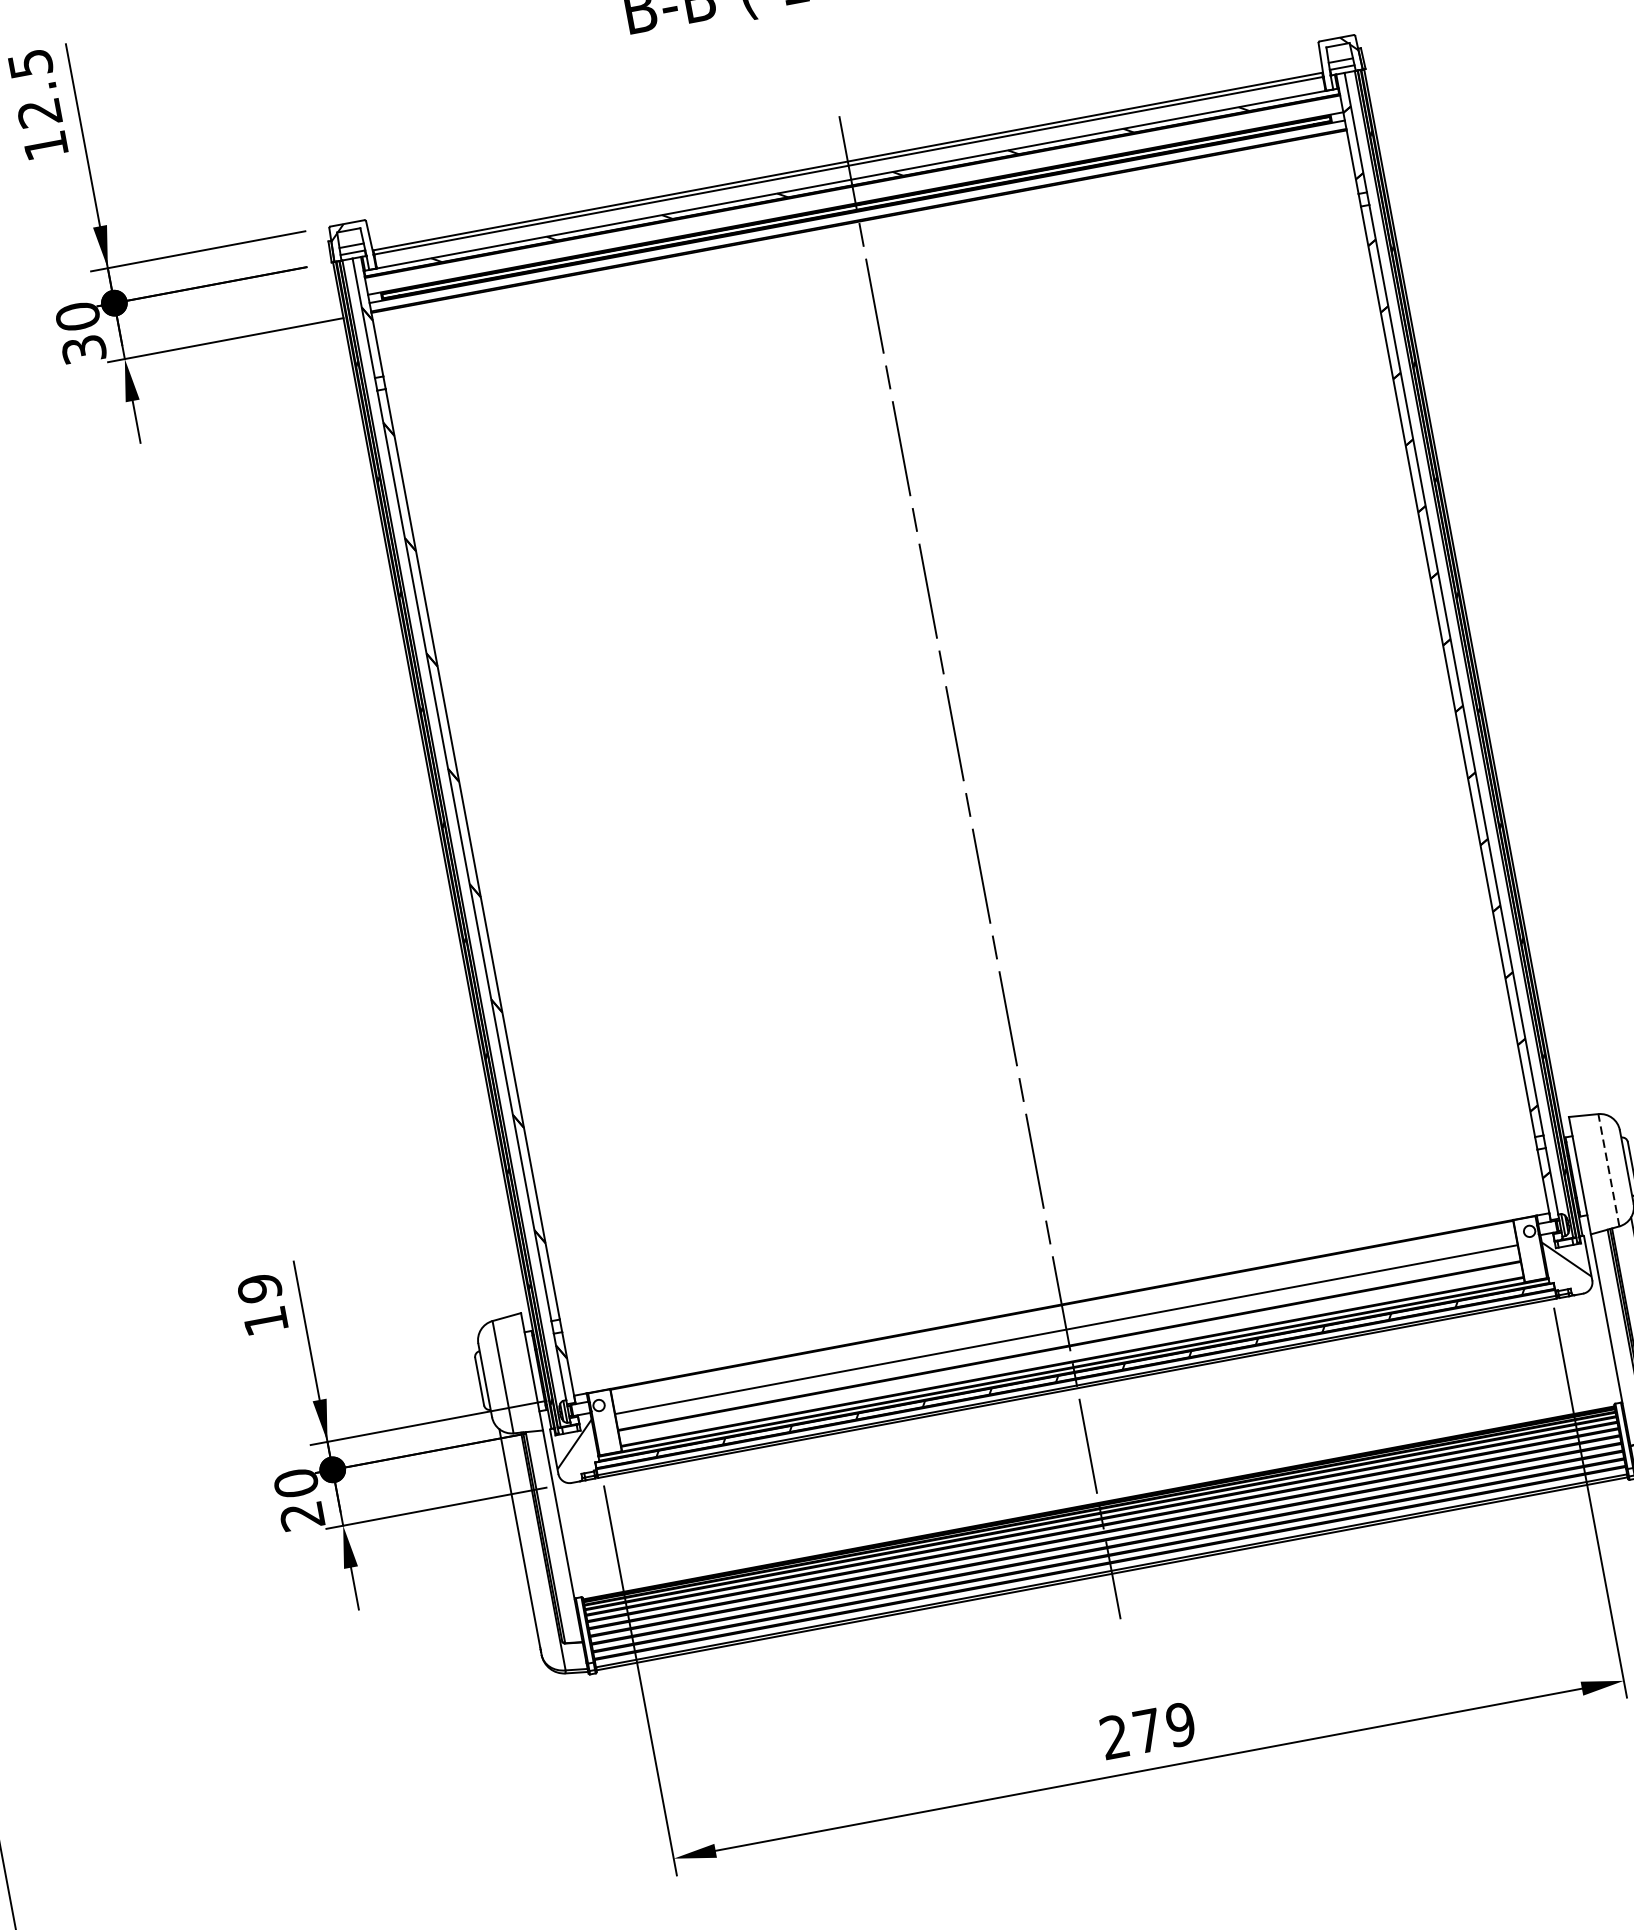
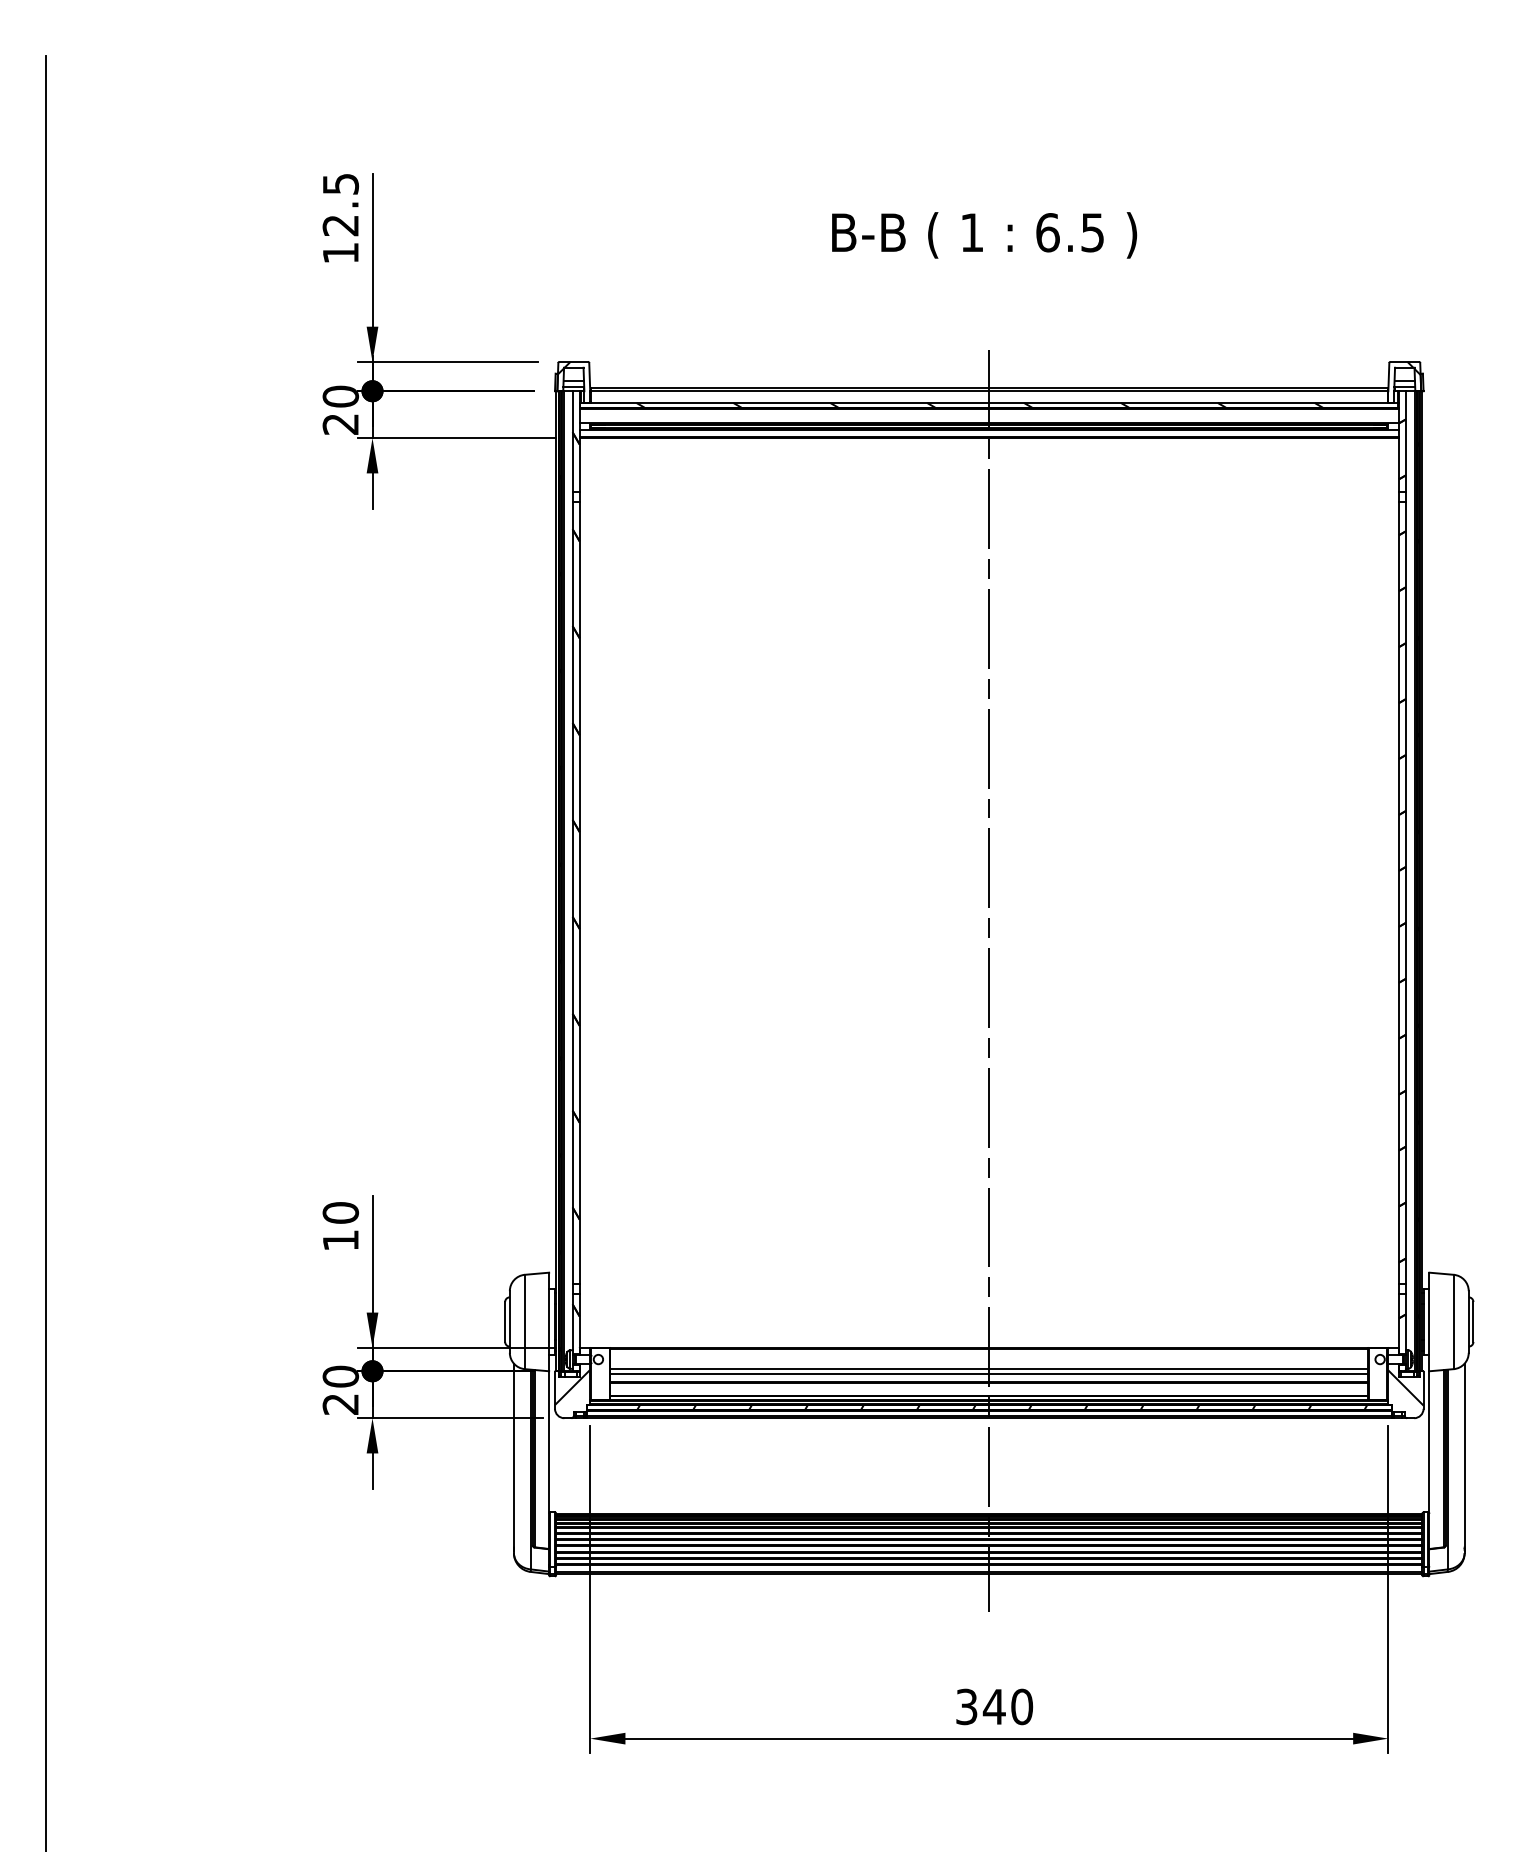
text: (83, 349) -> (340, 424), 30 -> 20
line: (1608, 1169) -> (1453, 1321), dashed -> solid
text: (259, 1287) -> (340, 1212), 19 -> 10
line: (1067, 1335) -> (989, 1373), added
text: (1148, 1731) -> (994, 1707), 279 -> 340

